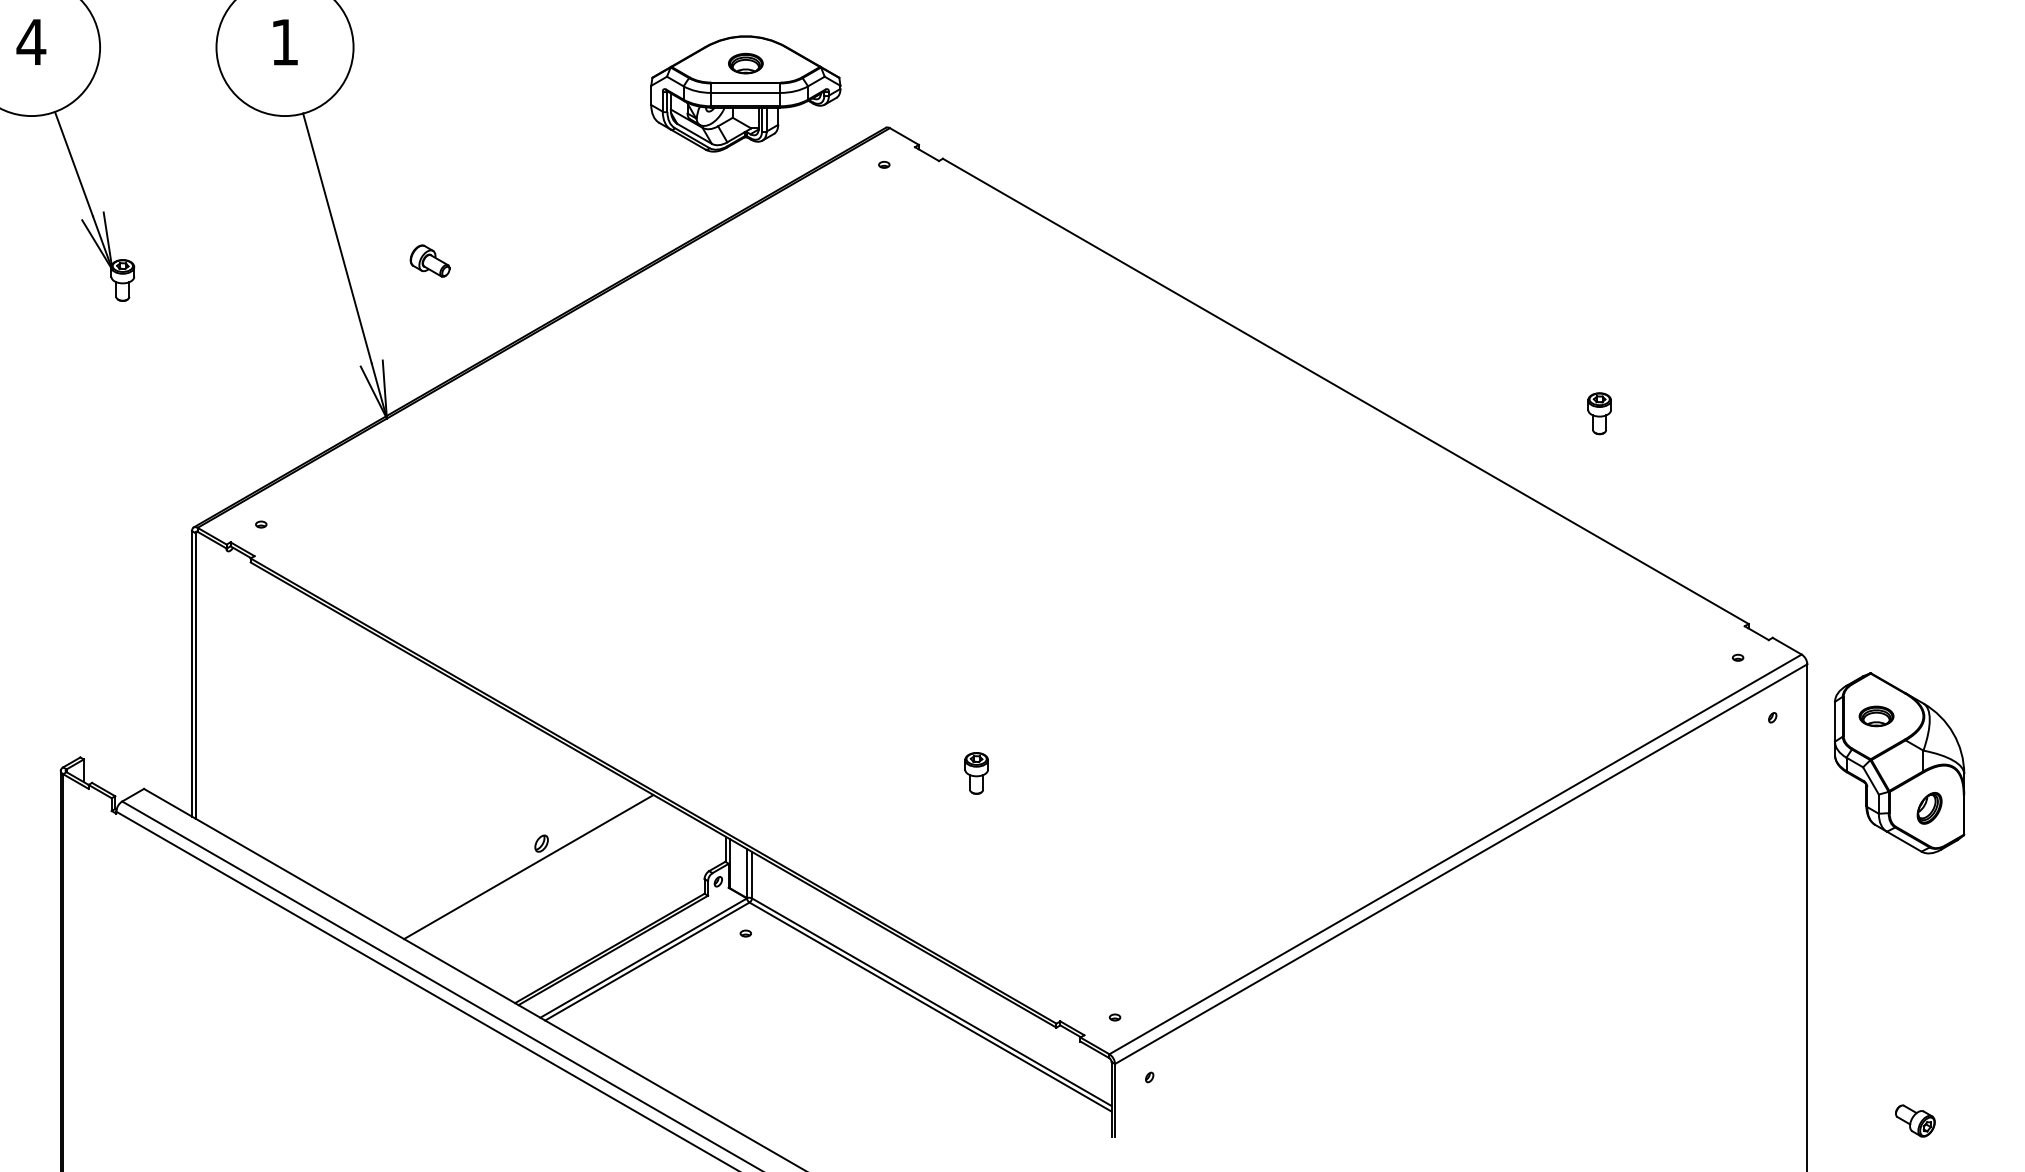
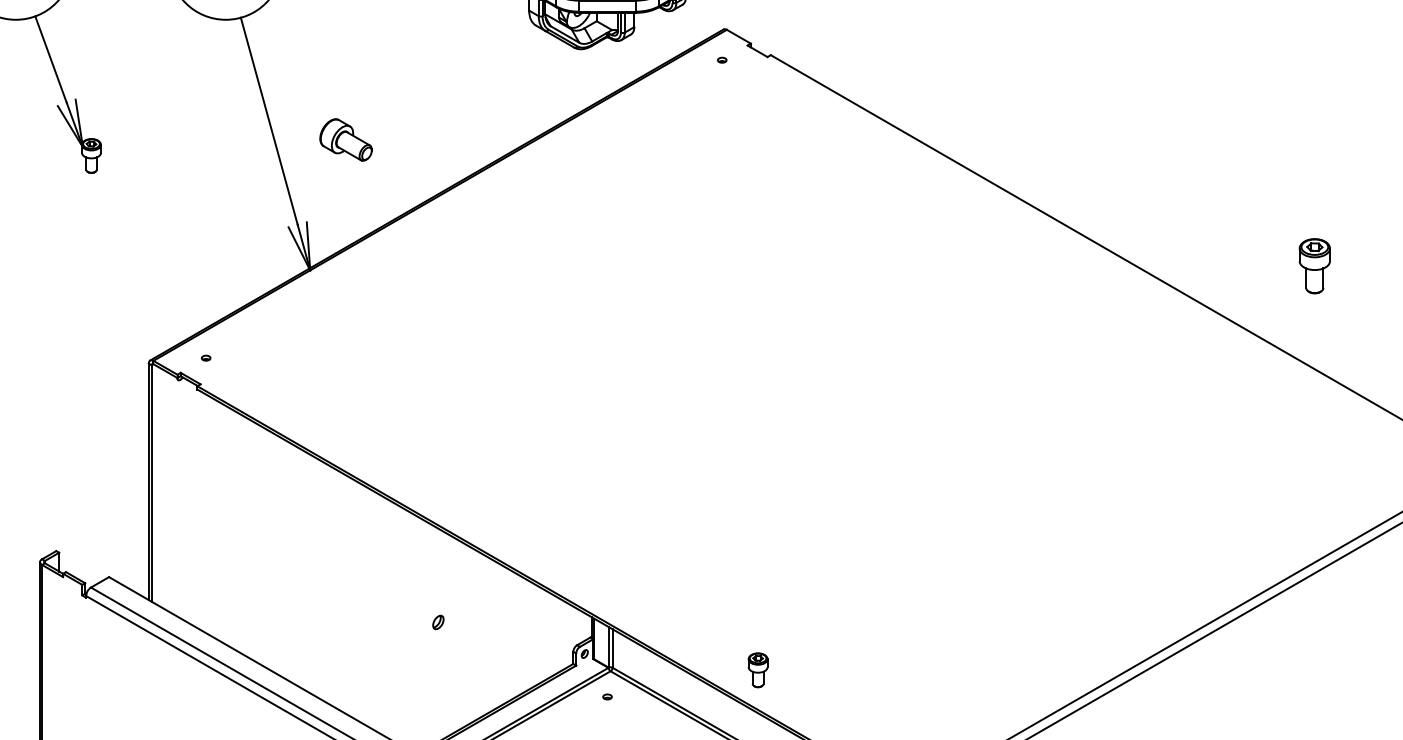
part: (429, 260) -> (345, 139), size x1.6
part: (1599, 413) -> (1314, 266), size x1.6
part: (976, 773) -> (757, 670), moved
line: (528, 867) -> (427, 642), removed

